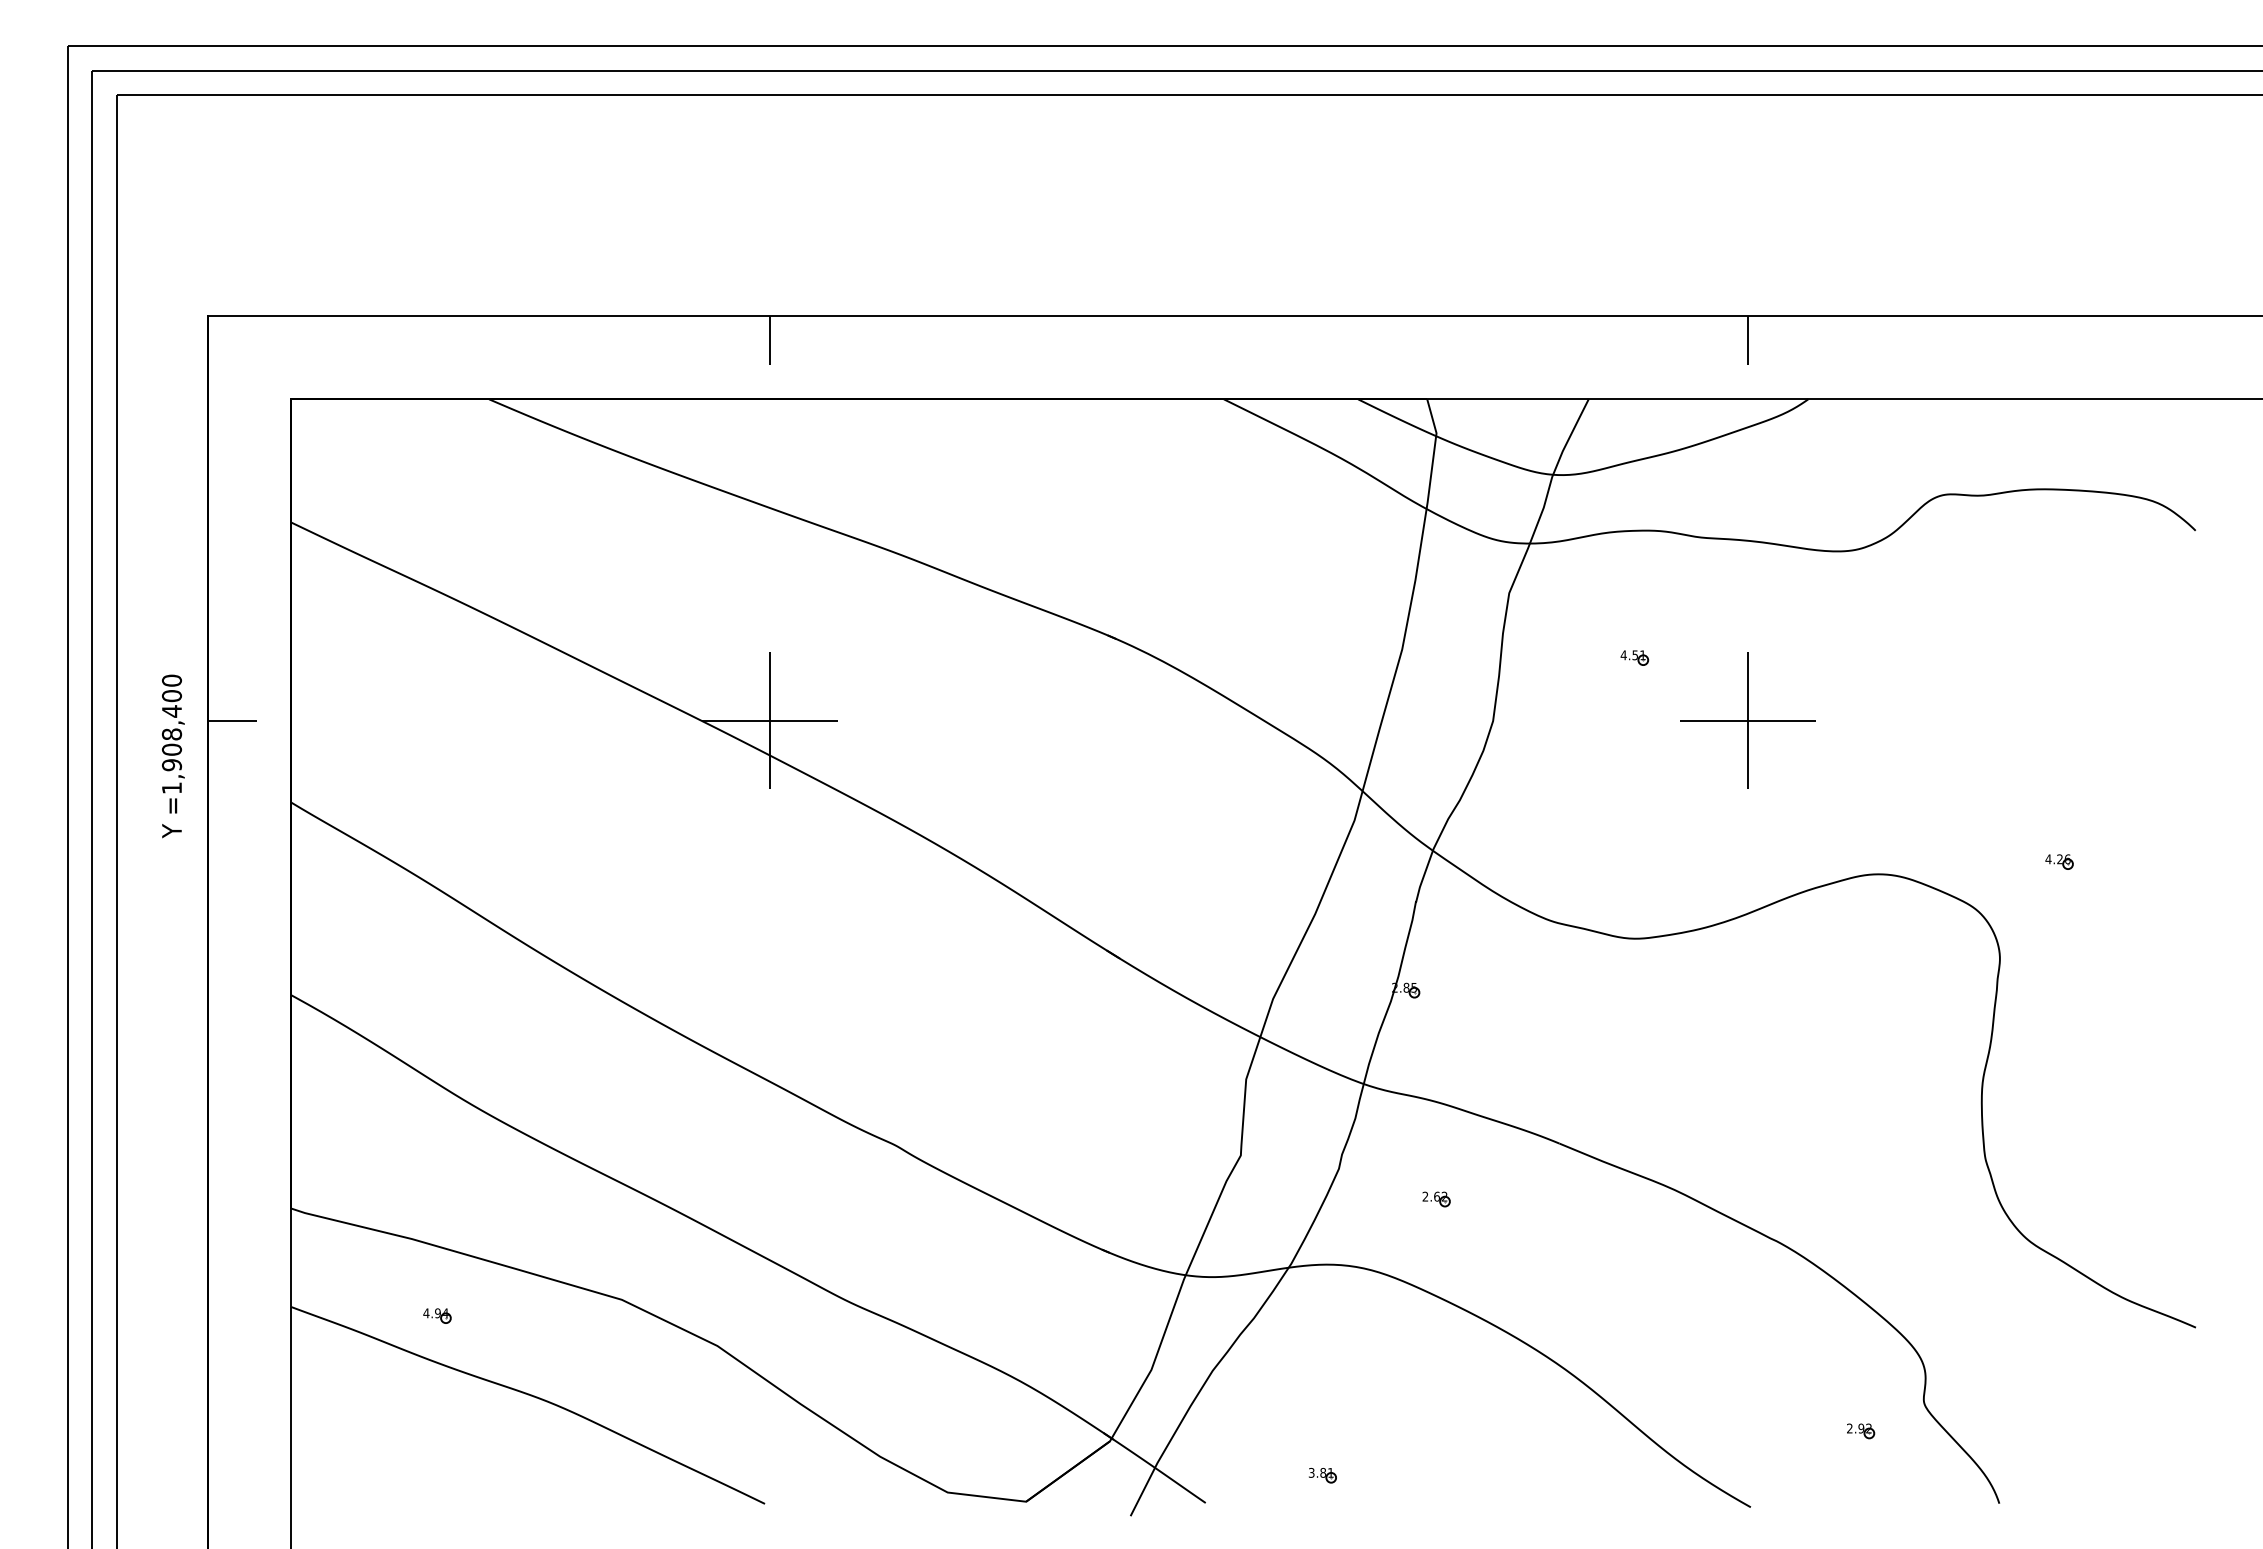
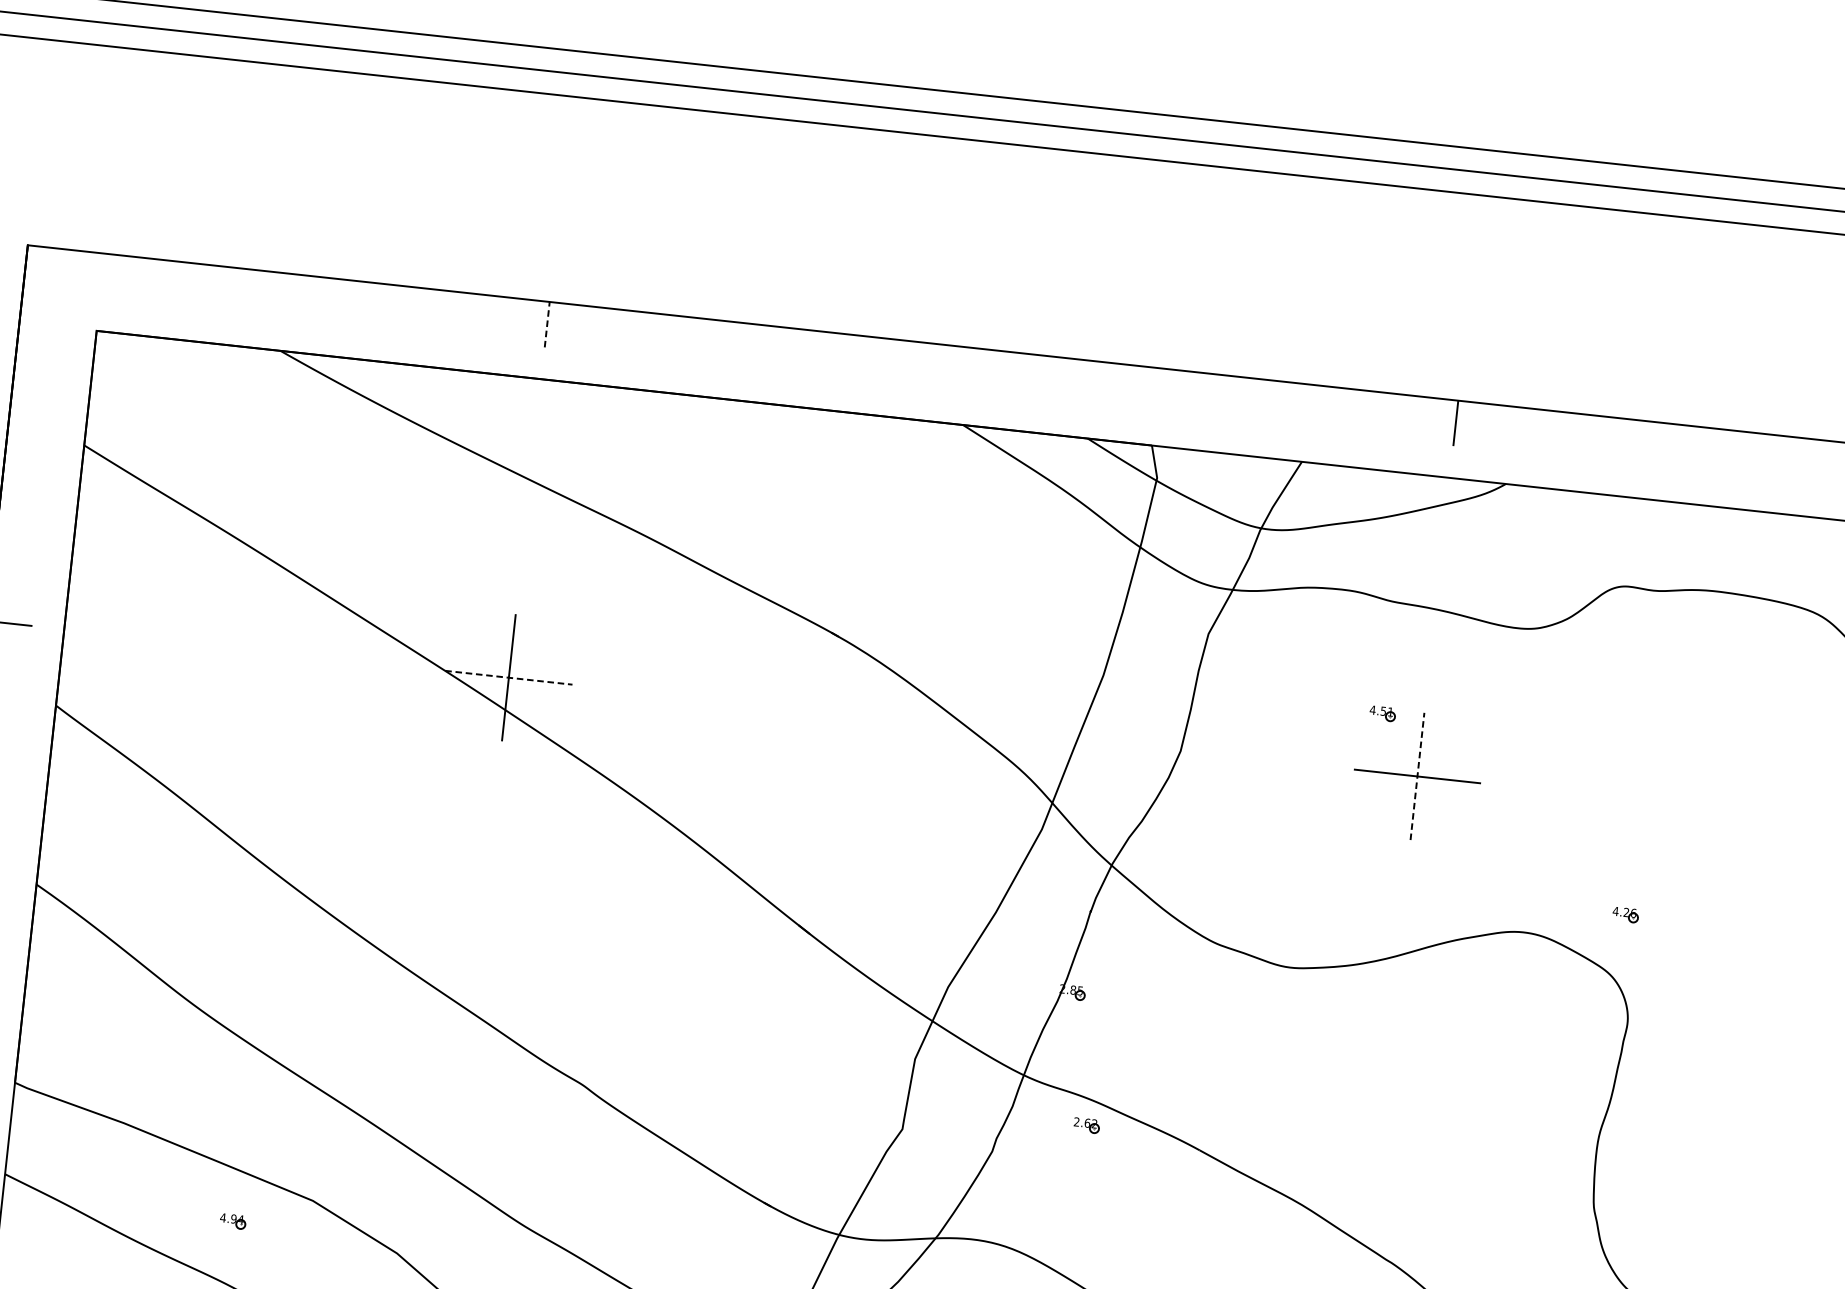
line: (769, 340) -> (546, 324), solid -> dashed
part: (1634, 657) -> (1382, 713), moved
line: (769, 720) -> (508, 677), solid -> dashed
line: (1747, 720) -> (1417, 776), solid -> dashed
part: (2059, 861) -> (1625, 914), moved
part: (1436, 1199) -> (1086, 1125), moved
part: (437, 1315) -> (233, 1221), moved

